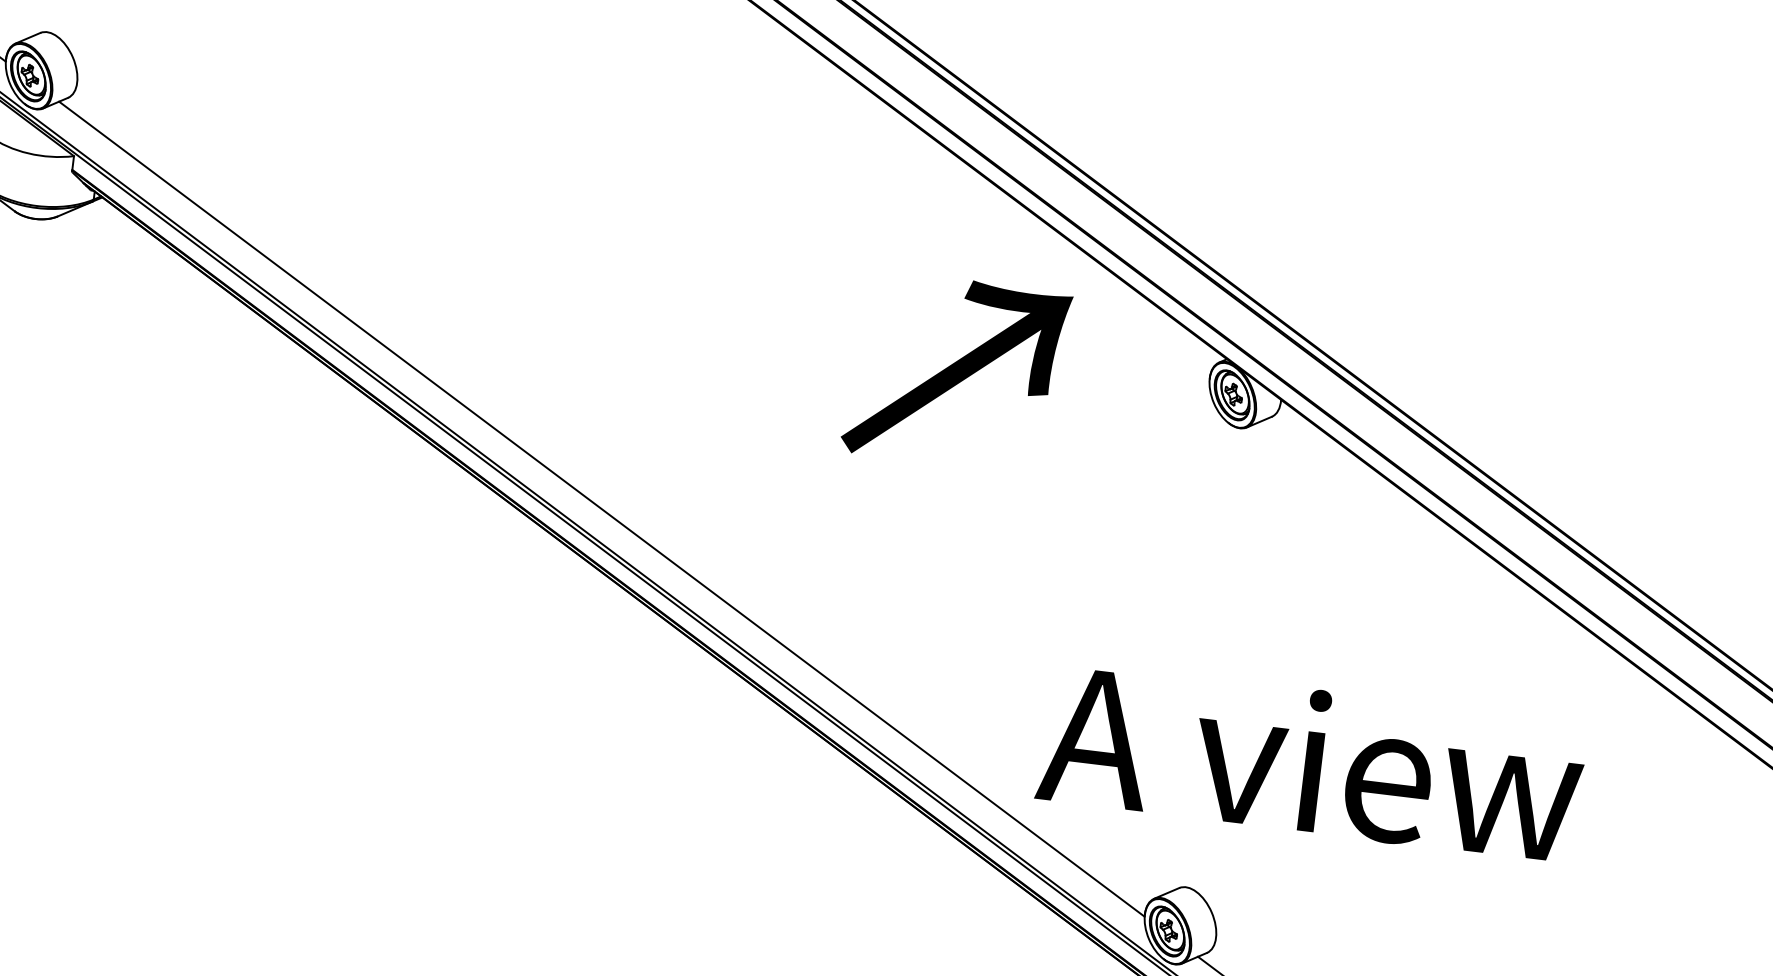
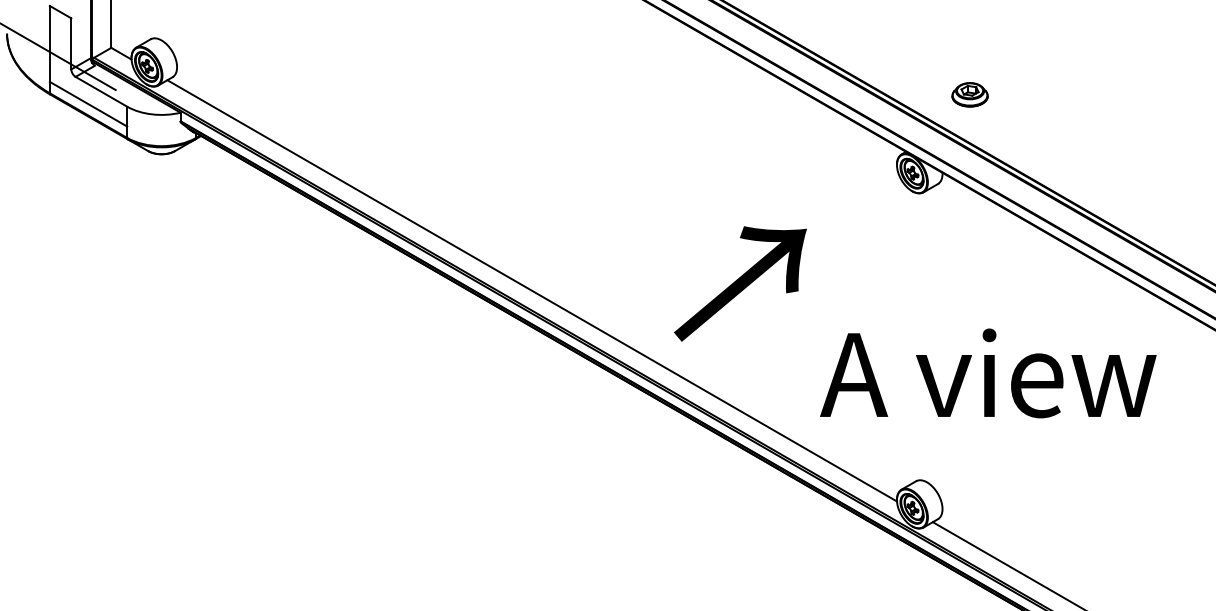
part: (1339, 279) -> (969, 94), added
text: (956, 371) -> (740, 283), moved
text: (1311, 761) -> (988, 373), moved

